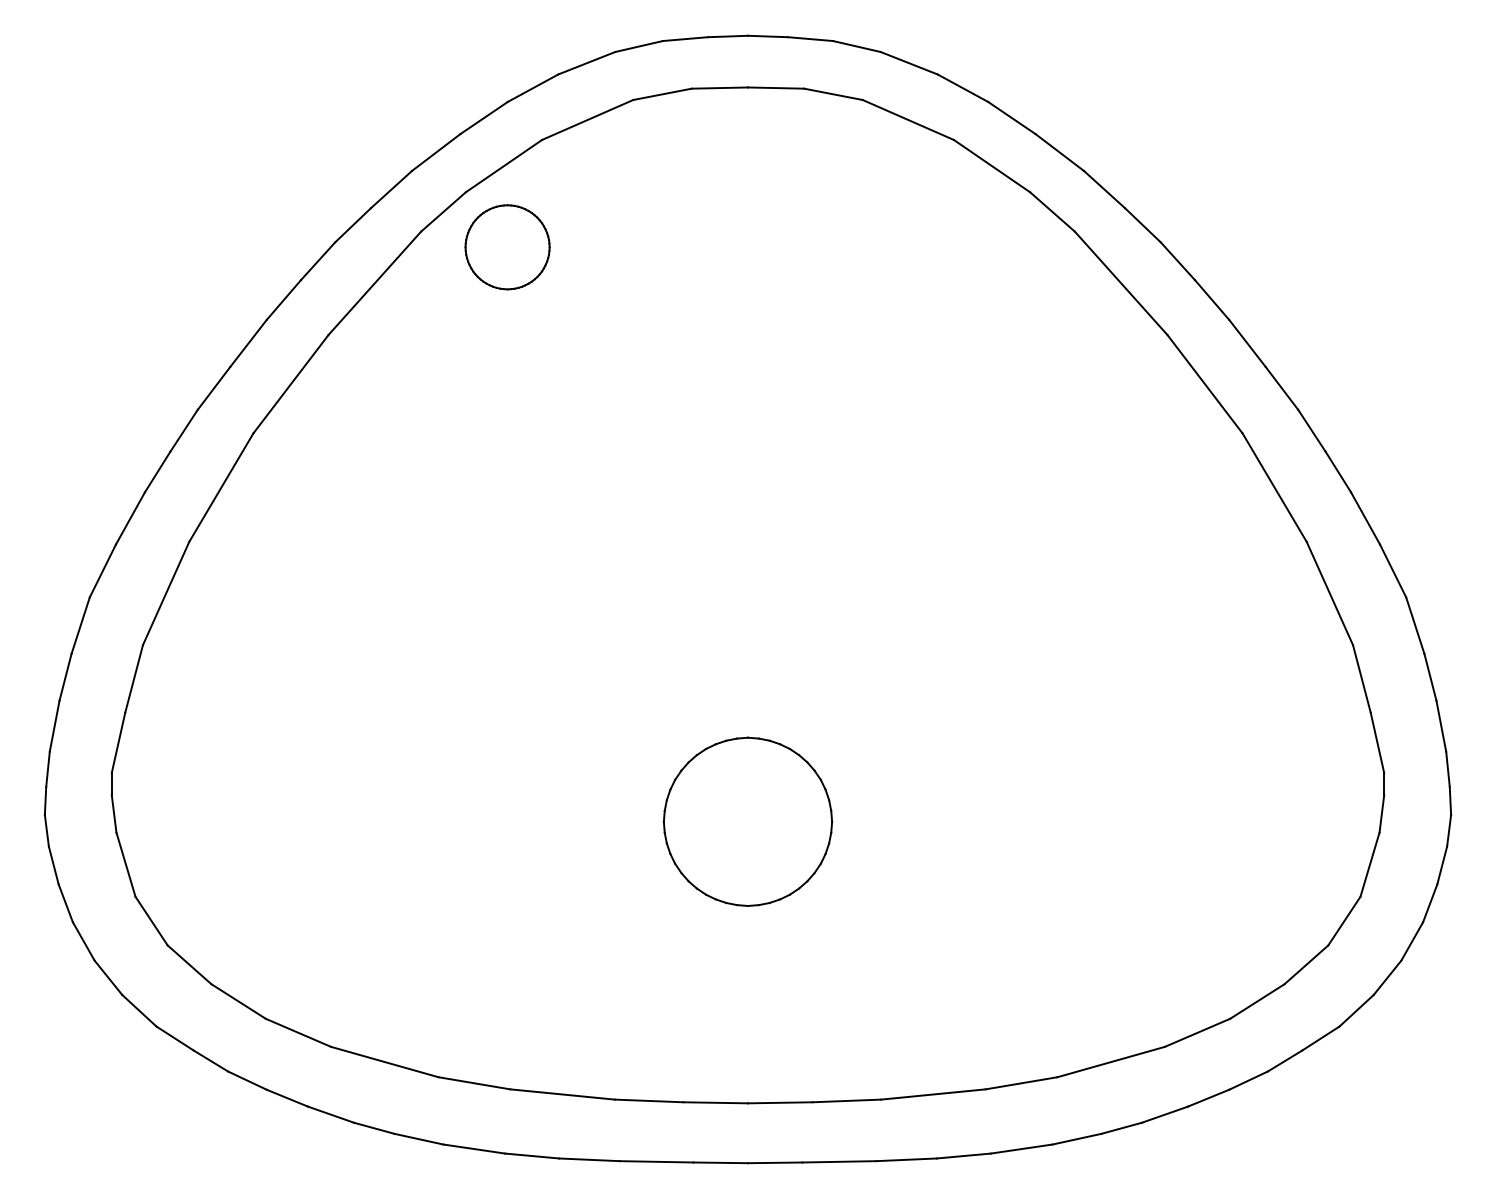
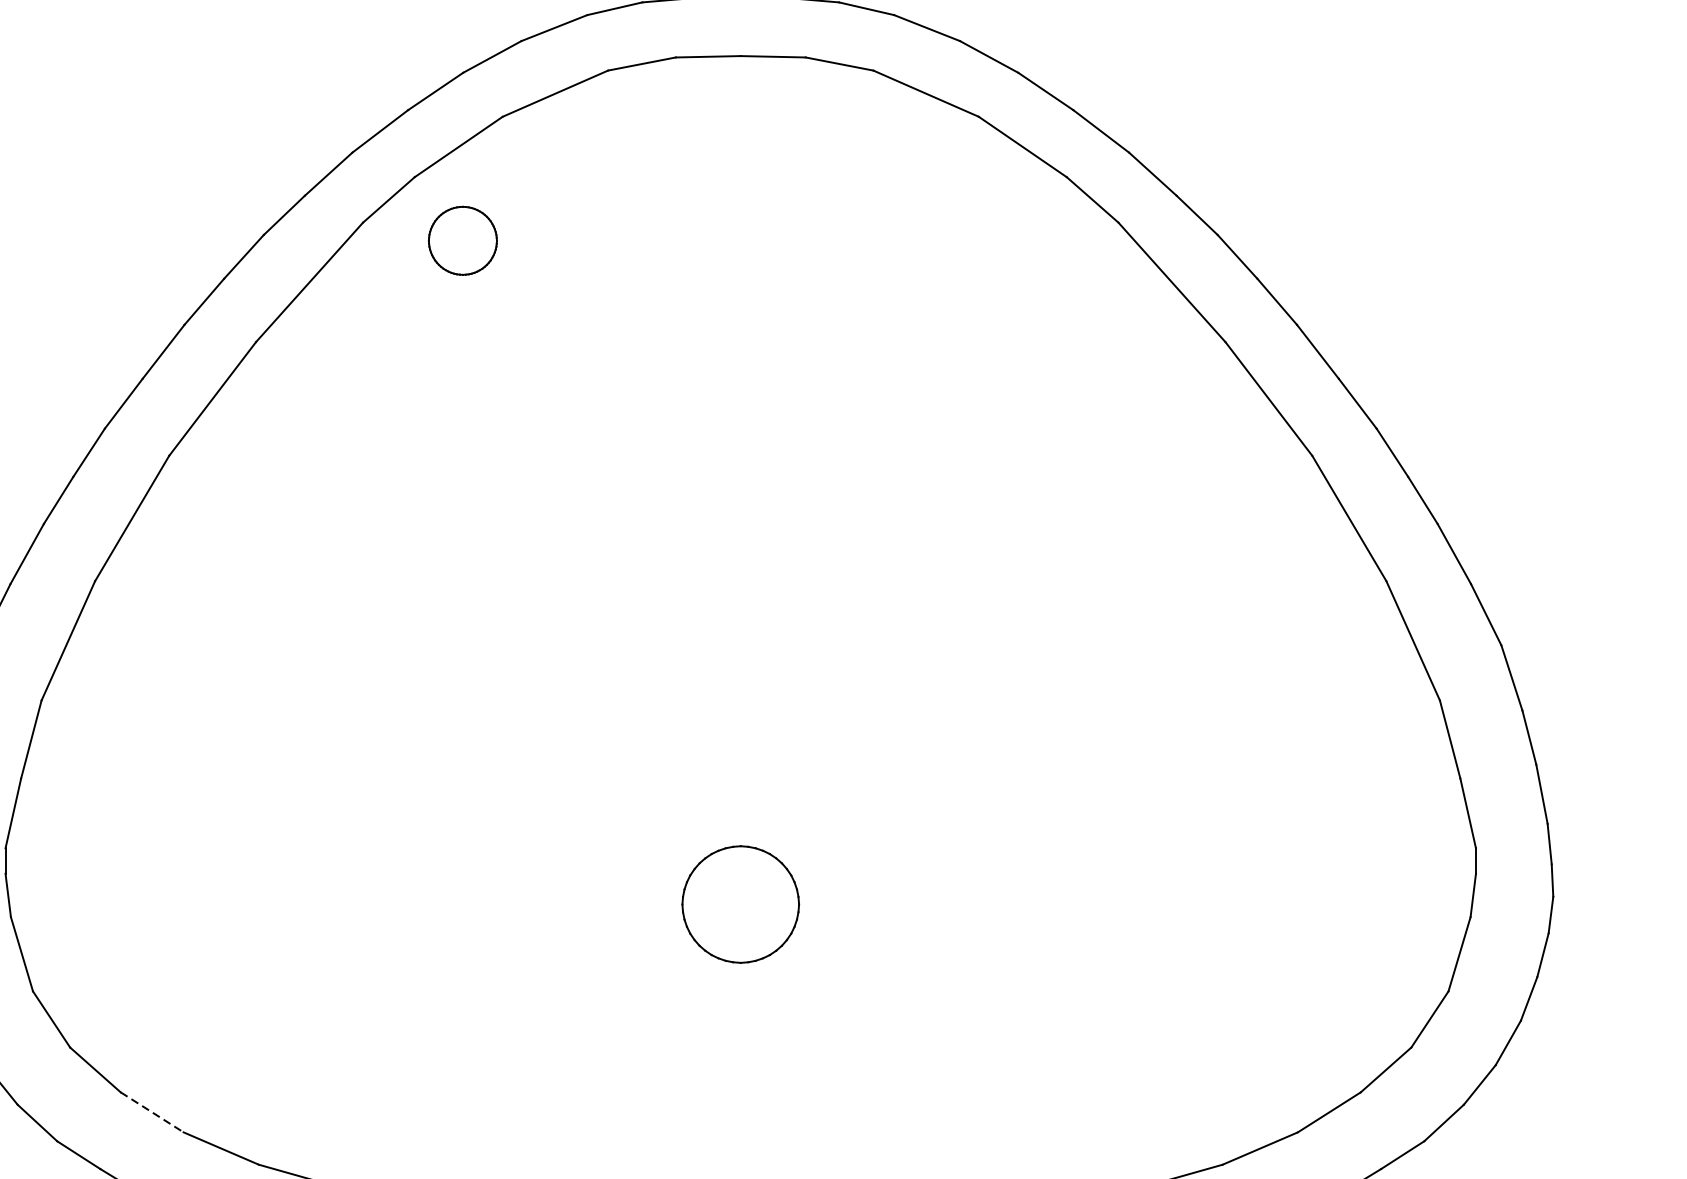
part: (507, 247) -> (462, 241), size x0.7
part: (747, 821) -> (740, 904), size x0.6
line: (239, 1001) -> (153, 1112), solid -> dashed

